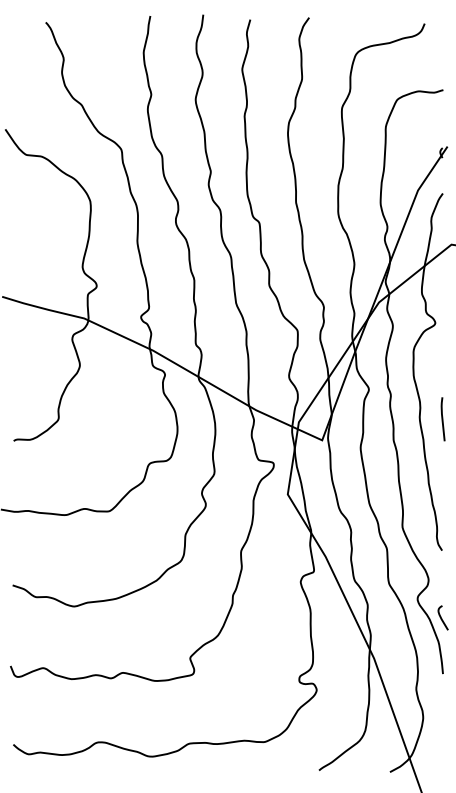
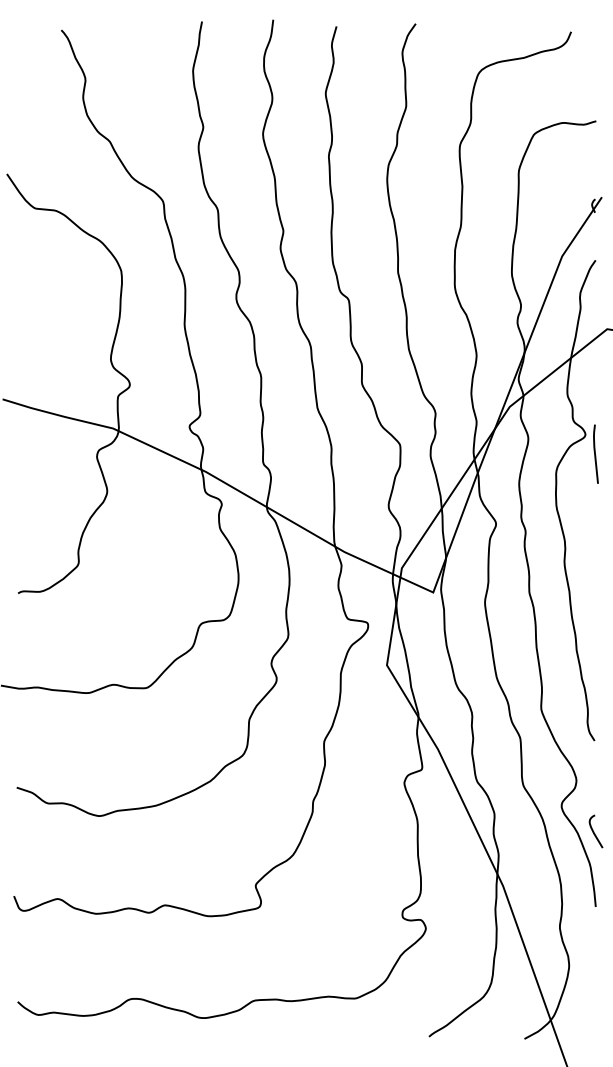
line: (442, 418) -> (595, 453), moved

